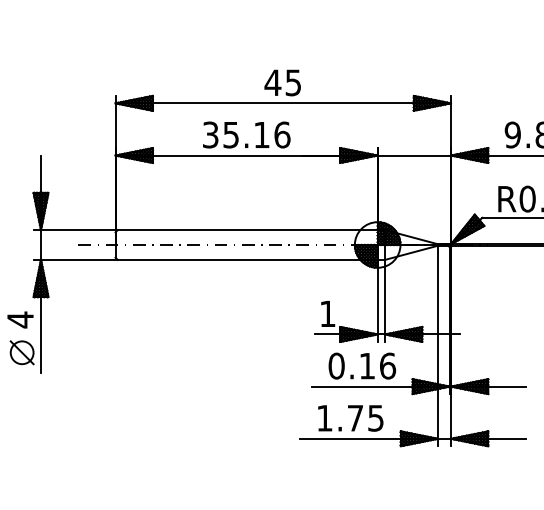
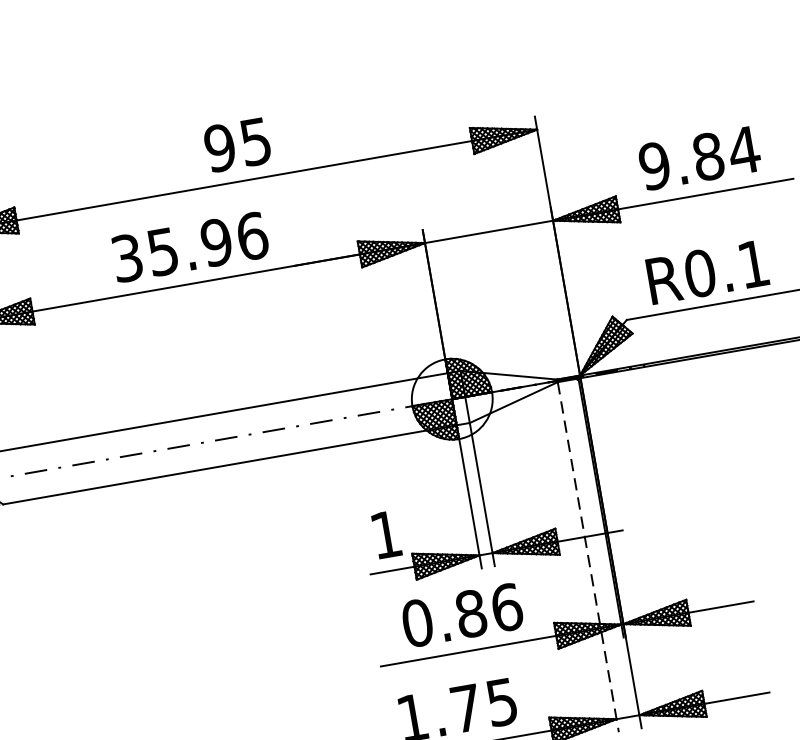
text: (272, 82) -> (219, 147), 45 -> 95
text: (261, 134) -> (215, 241), 35.16 -> 35.96
line: (437, 346) -> (587, 558), solid -> dashed
text: (367, 365) -> (471, 612), 0.16 -> 0.86

